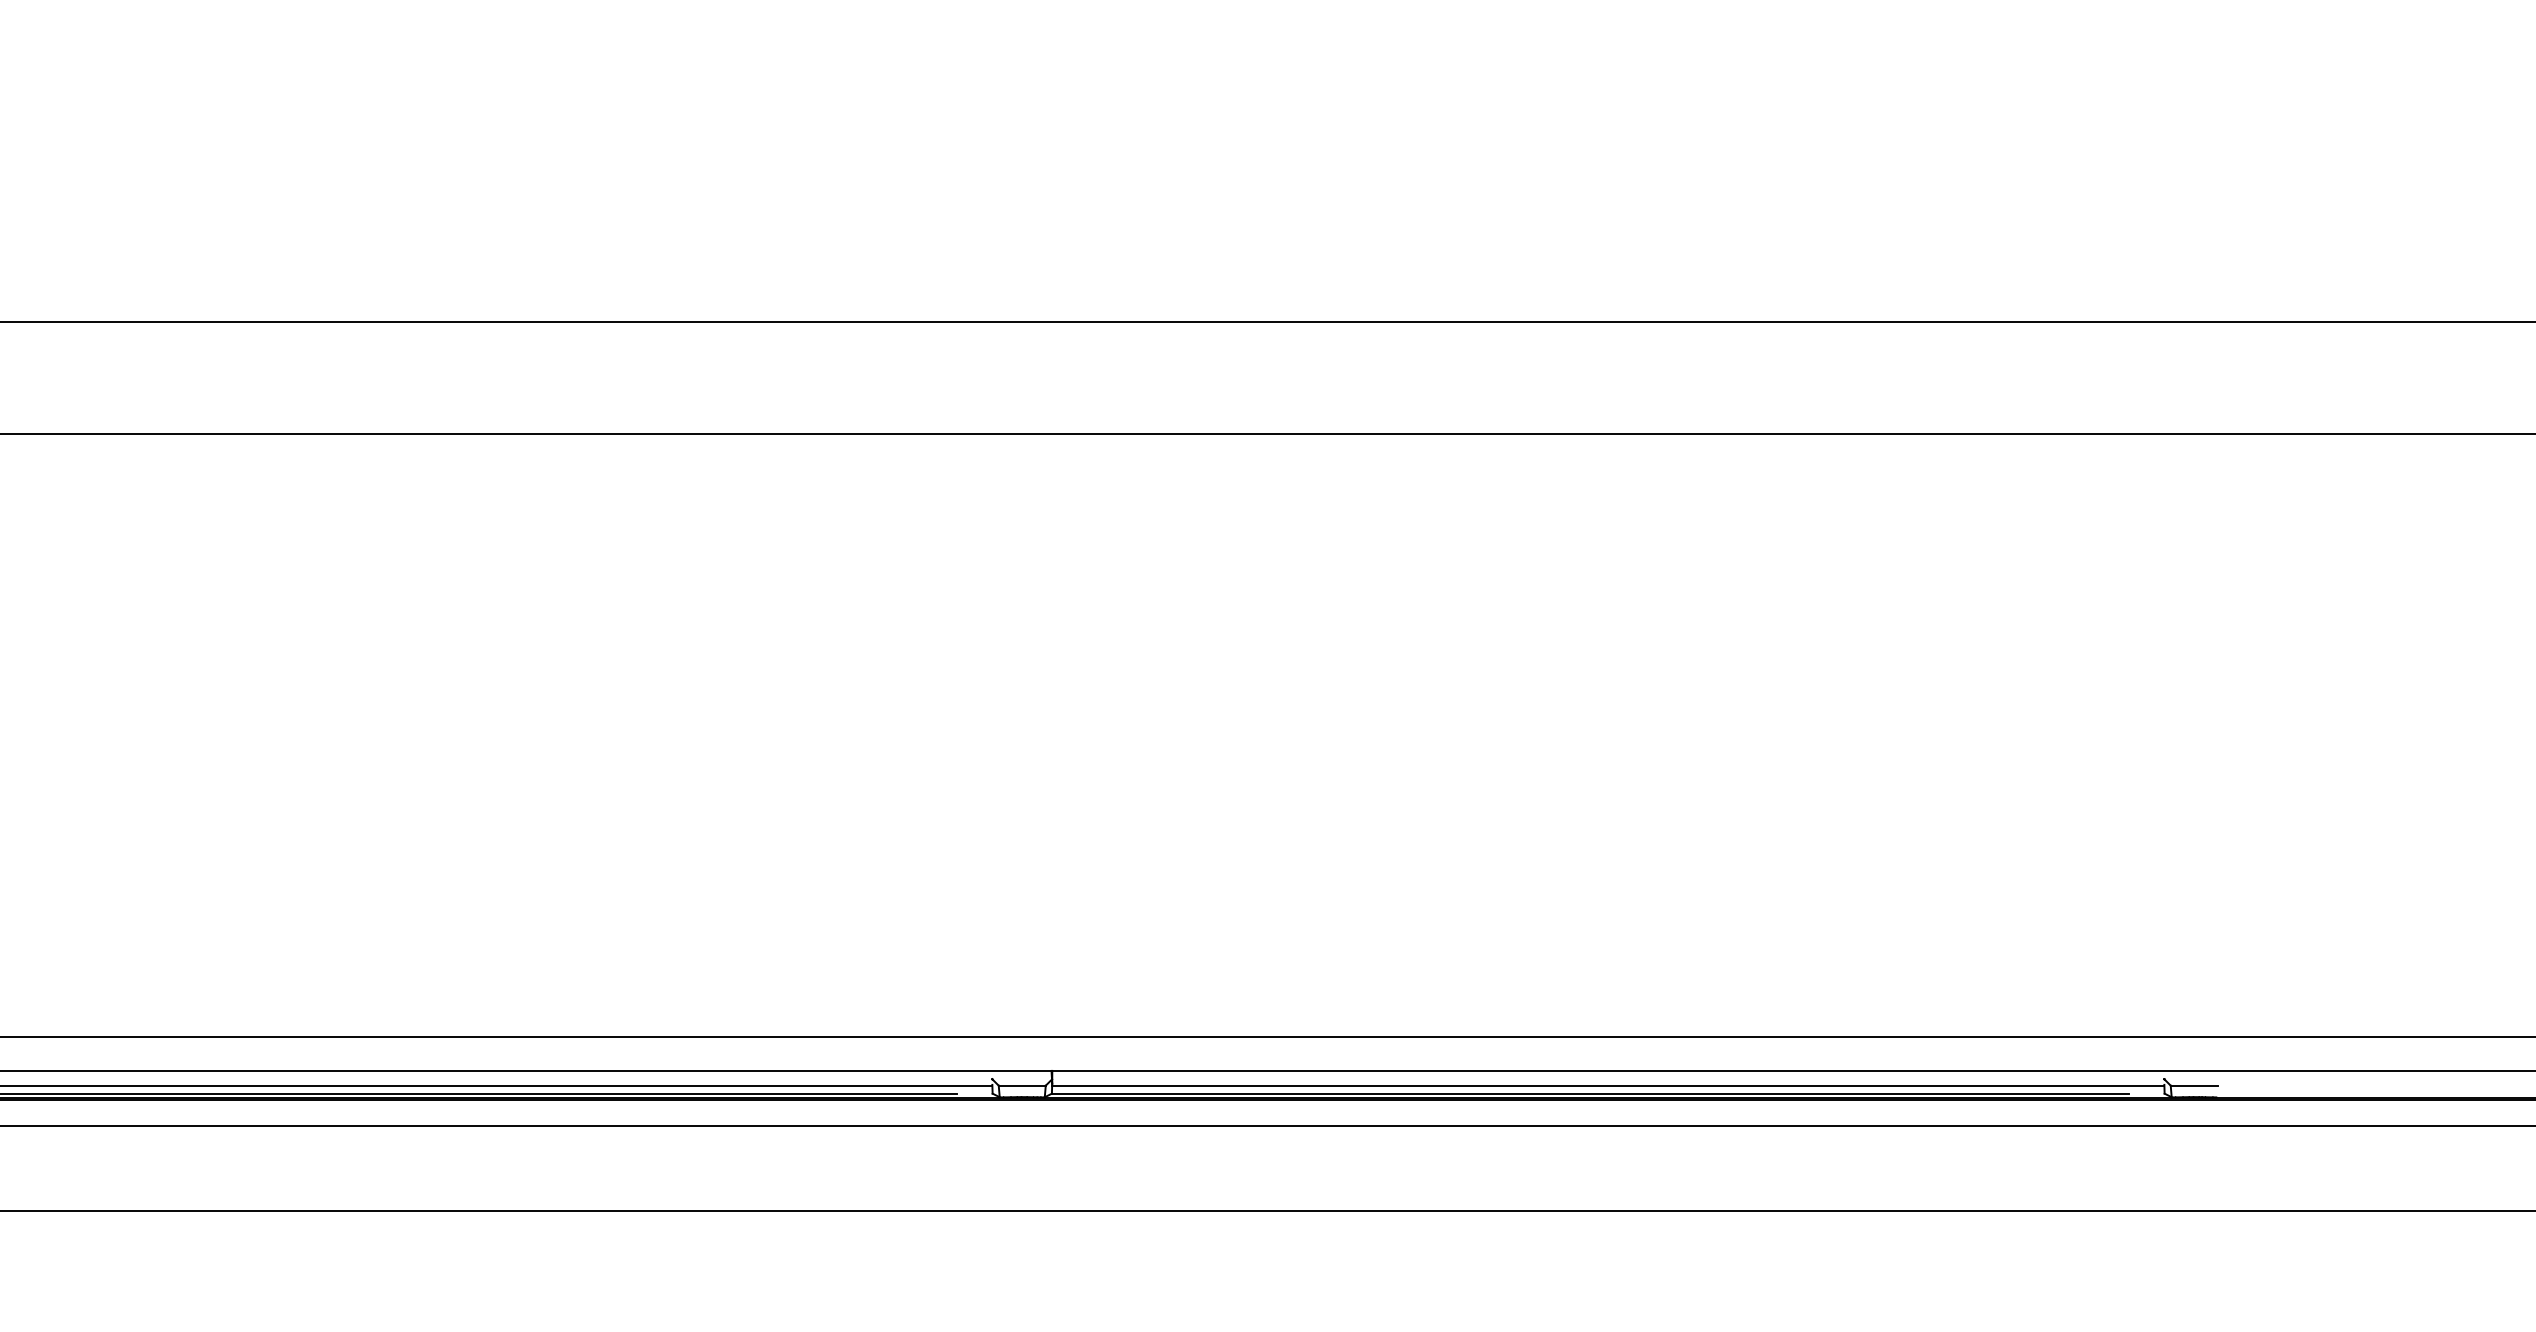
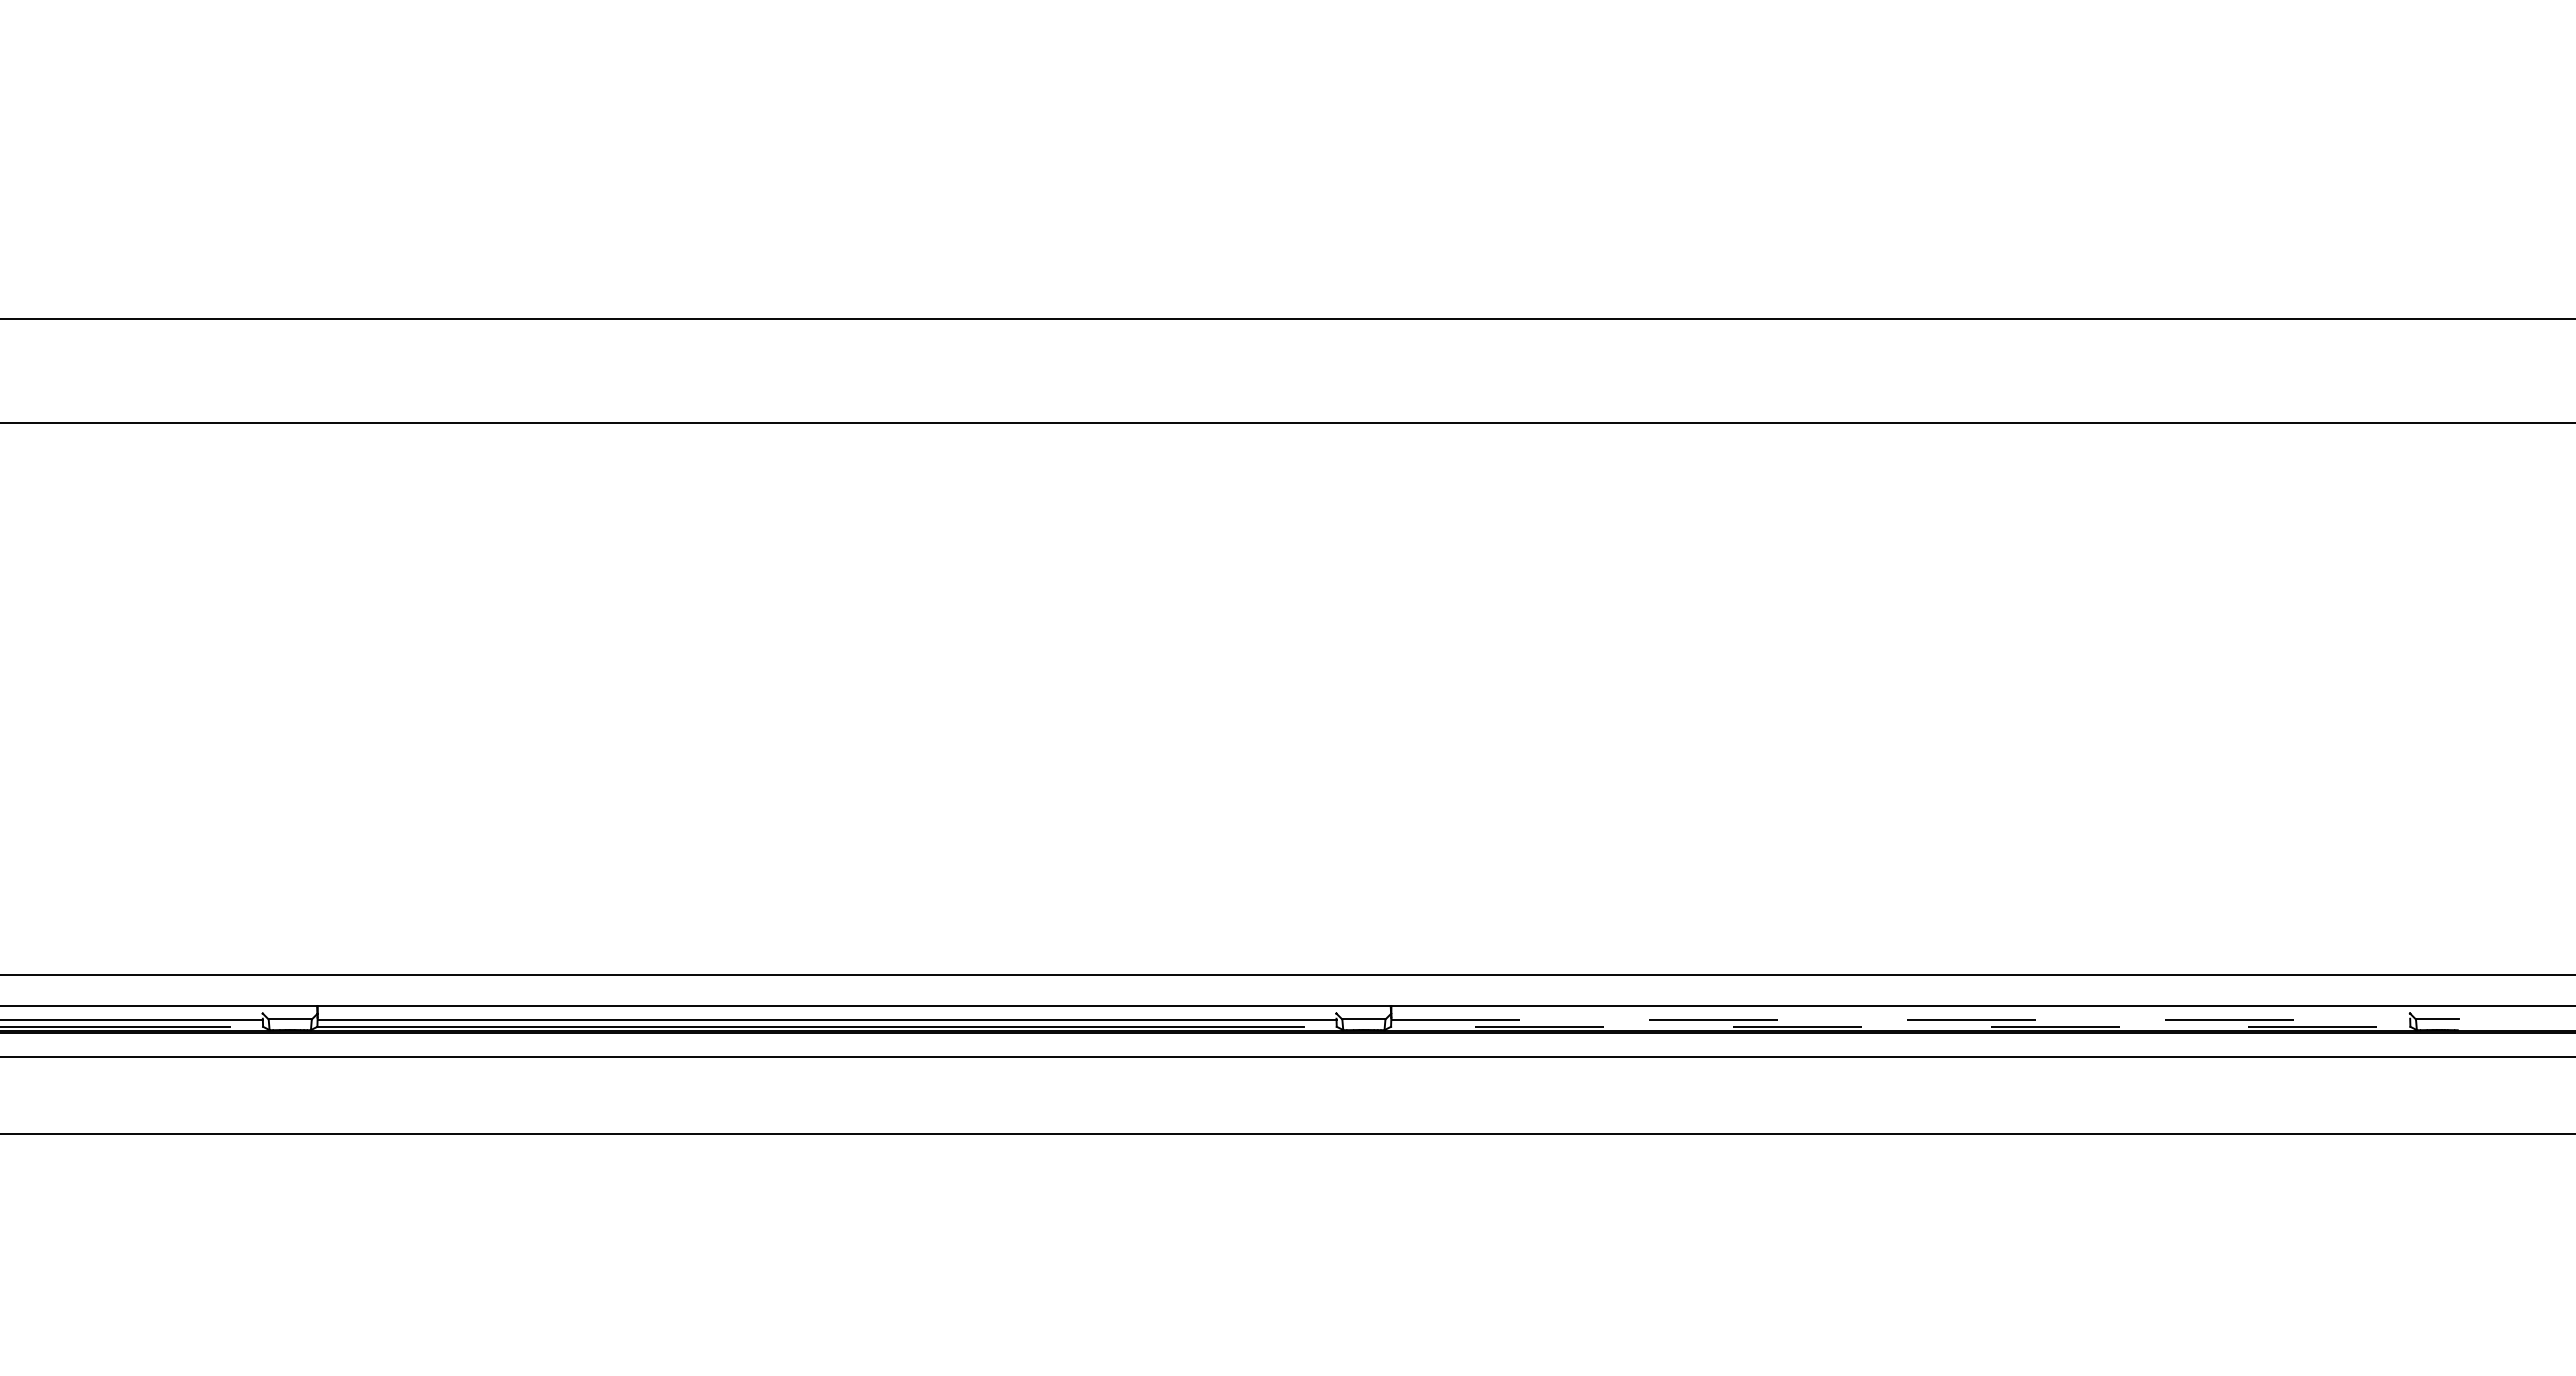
line: (1609, 1085) -> (1901, 1019), solid -> dashed
line: (1589, 1093) -> (1883, 1026), solid -> dashed

